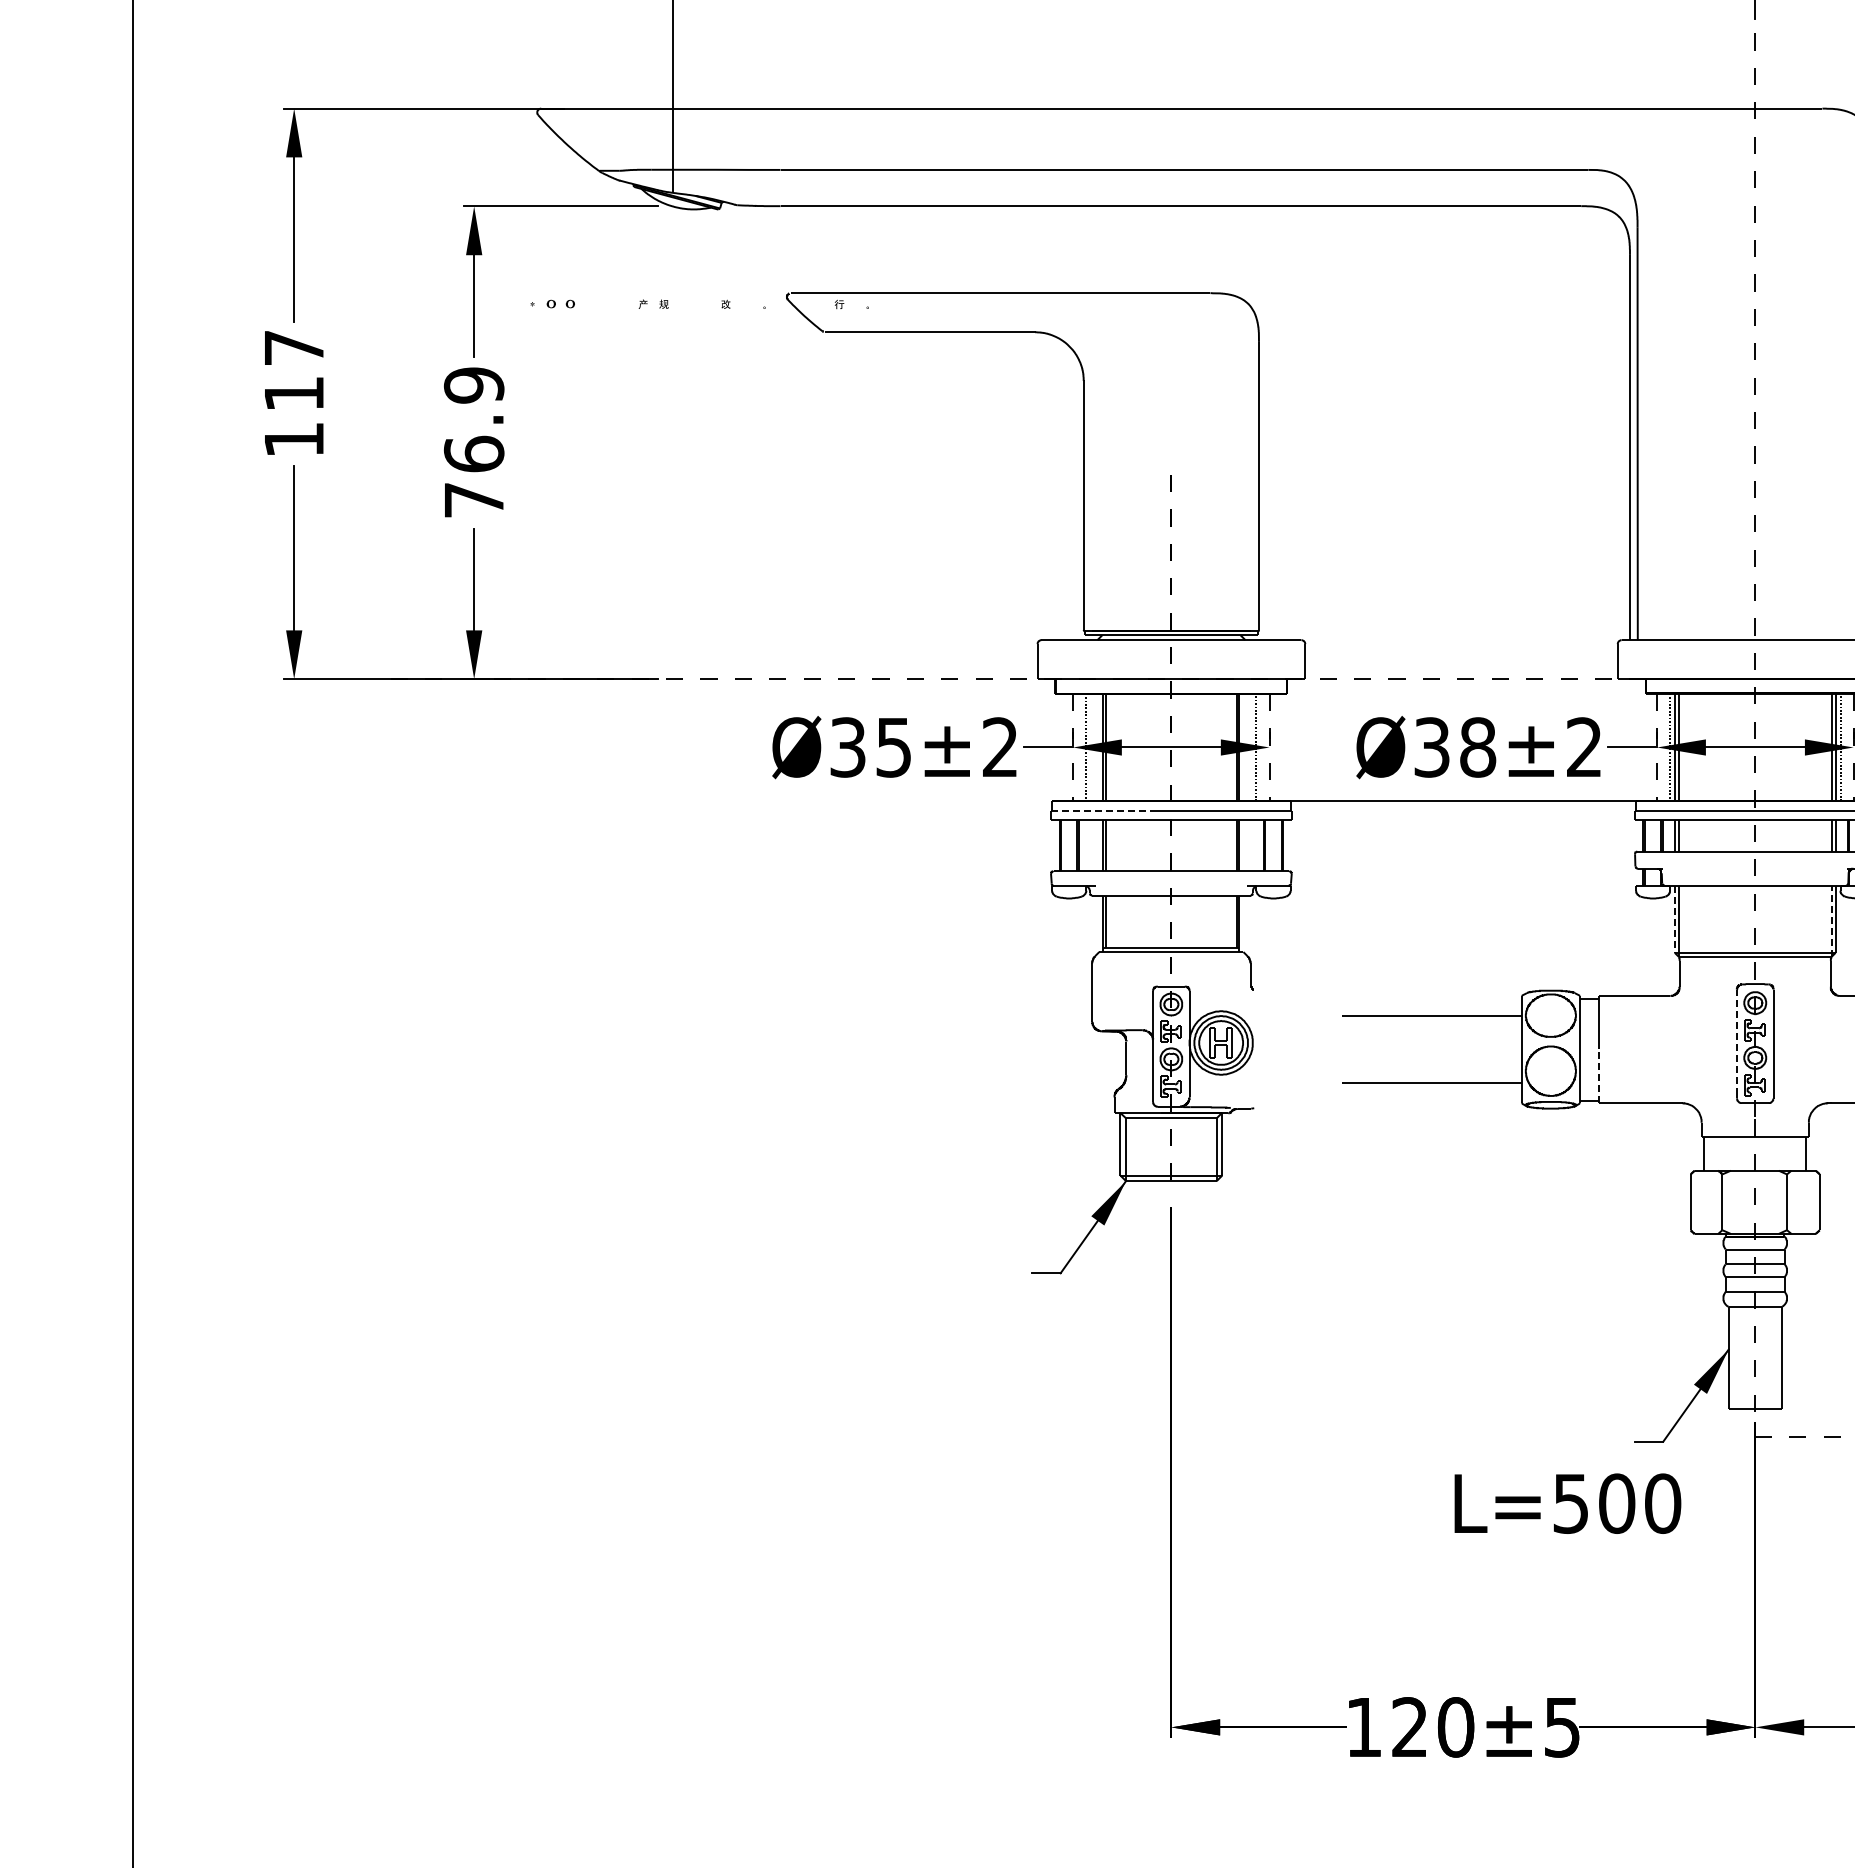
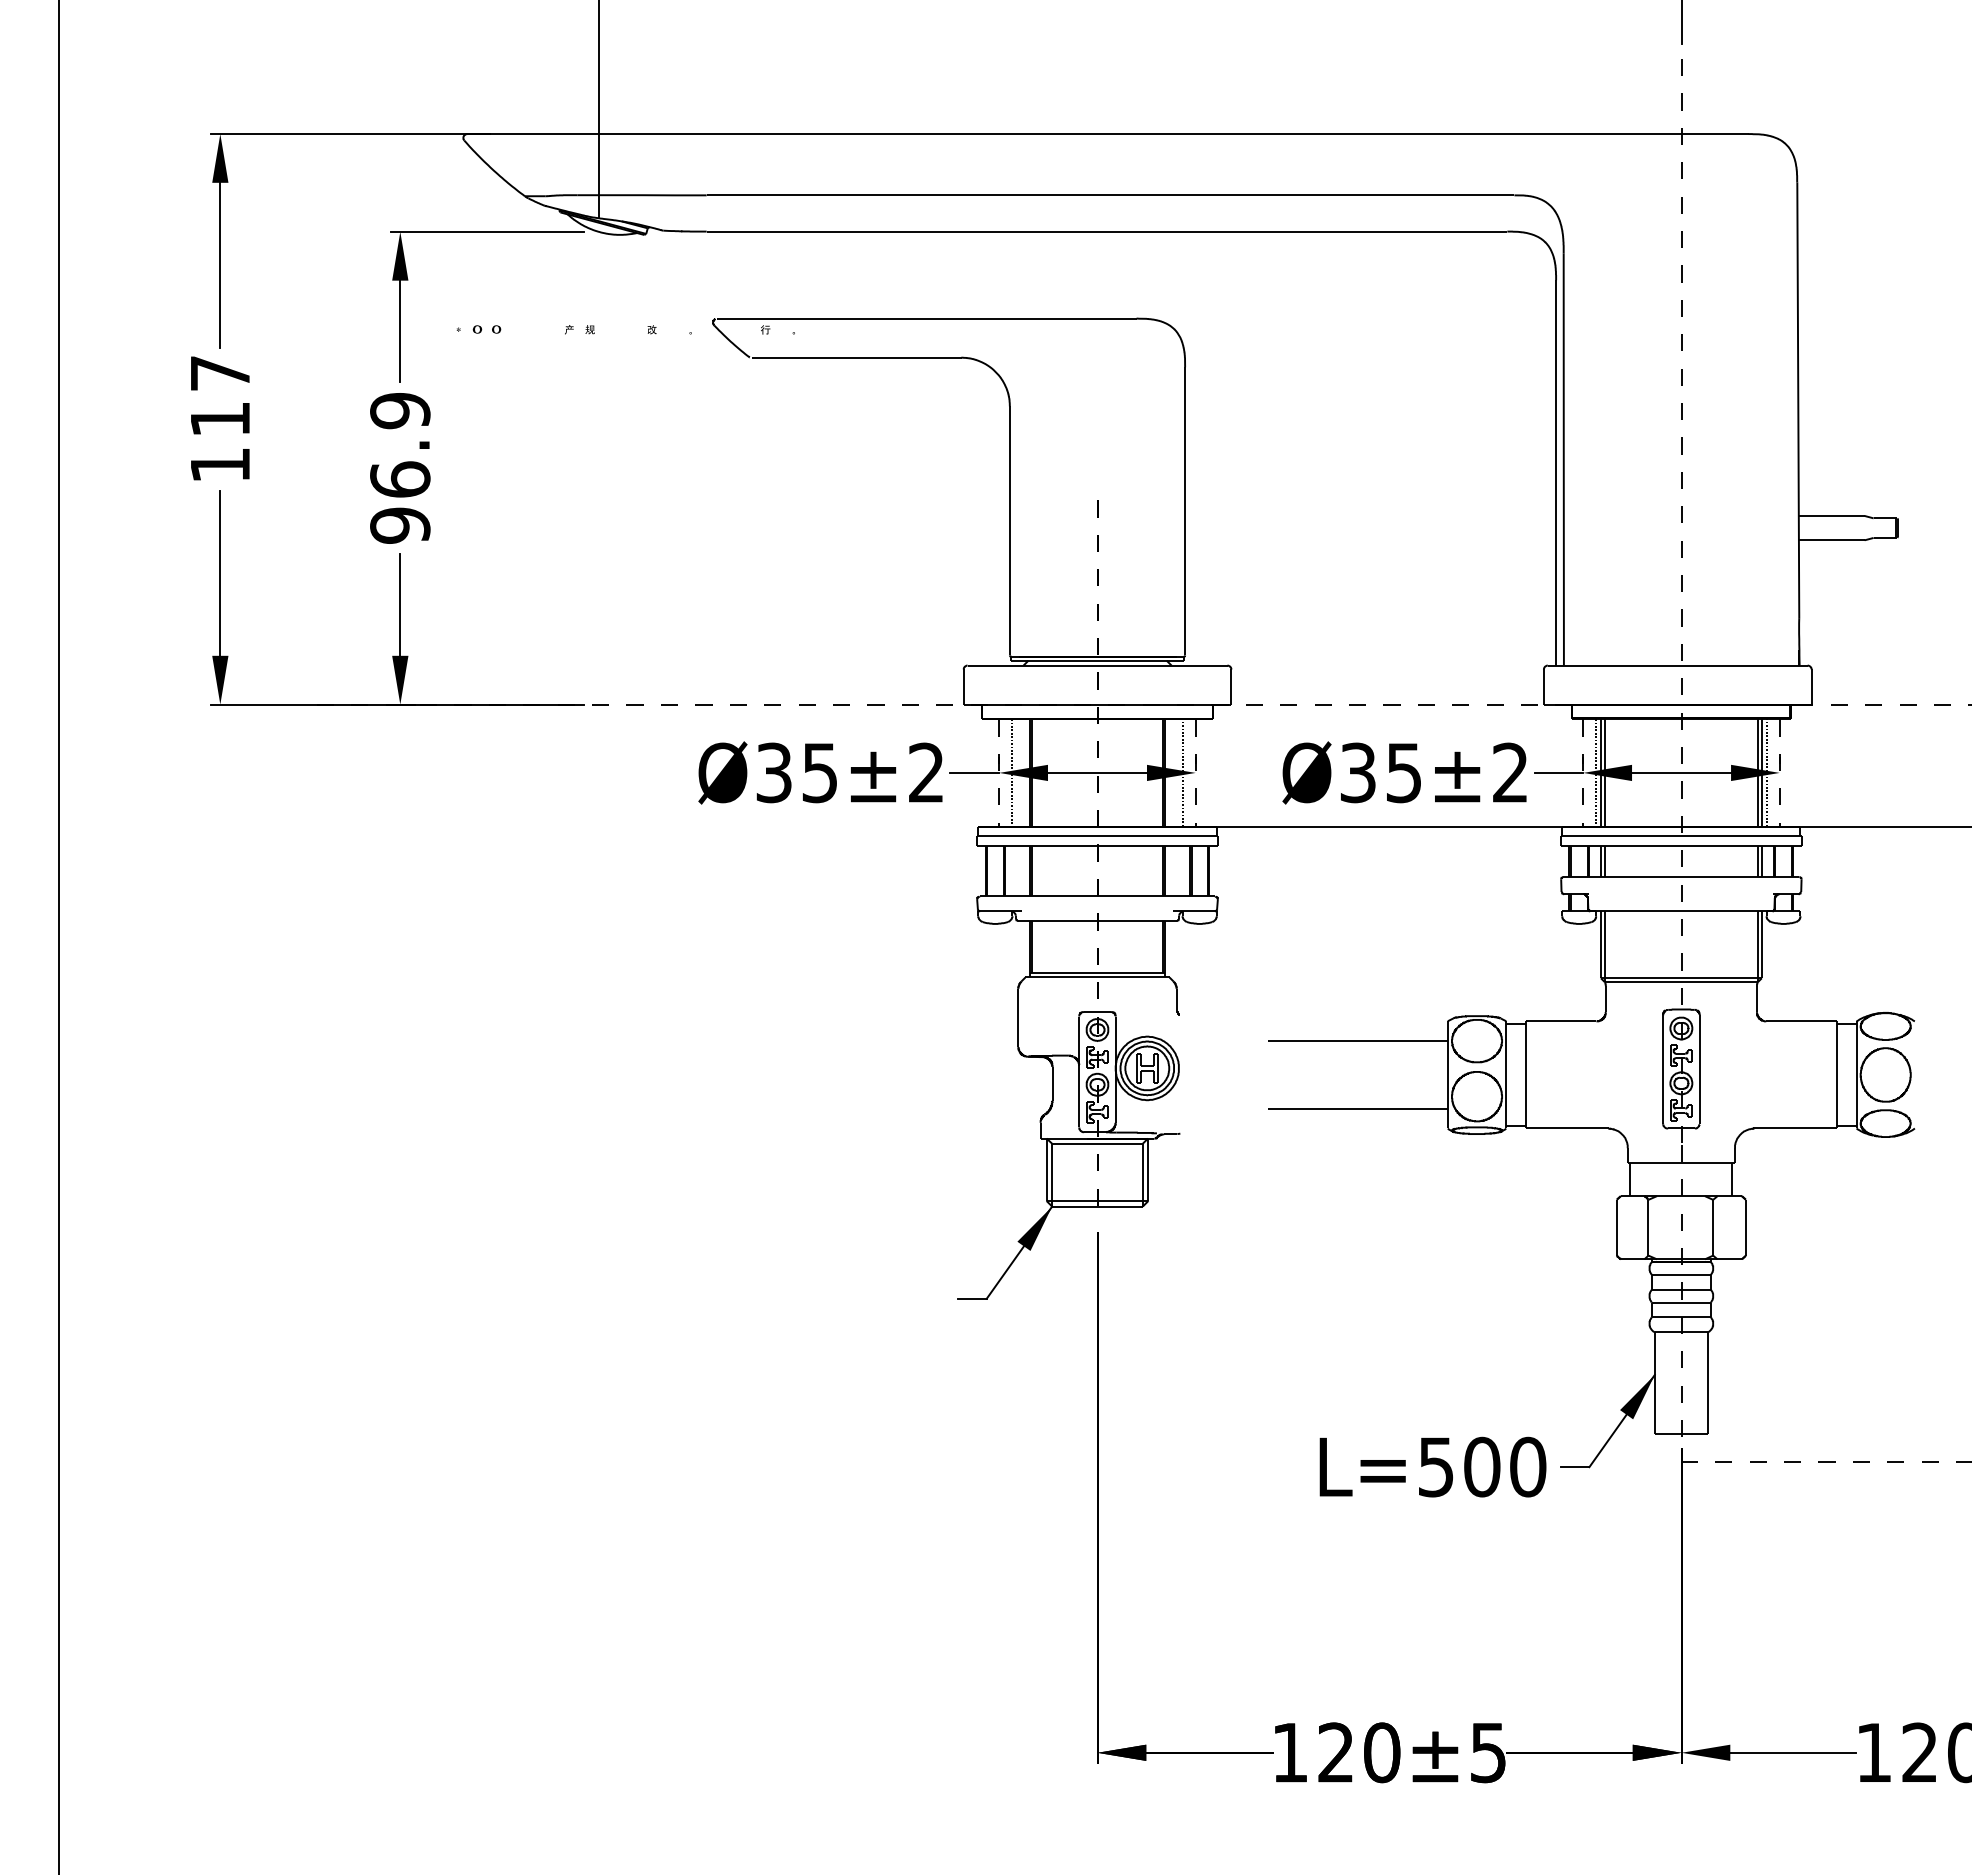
text: (474, 500) -> (400, 525), 76.9 -> 96.9
text: (1478, 747) -> (1404, 772), Ø38±2 -> Ø35±2
line: (1103, 811) -> (1029, 836), dashed -> solid
line: (1674, 920) -> (1600, 945), dashed -> solid
line: (1831, 921) -> (1757, 946), dashed -> solid
line: (1736, 1042) -> (1662, 1067), dashed -> solid
line: (1599, 1076) -> (1525, 1101), dashed -> solid
text: (1567, 1503) -> (1432, 1466), moved

